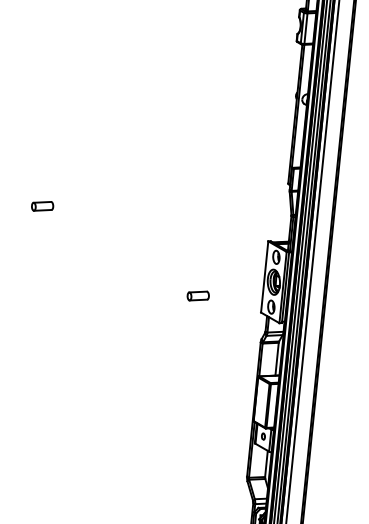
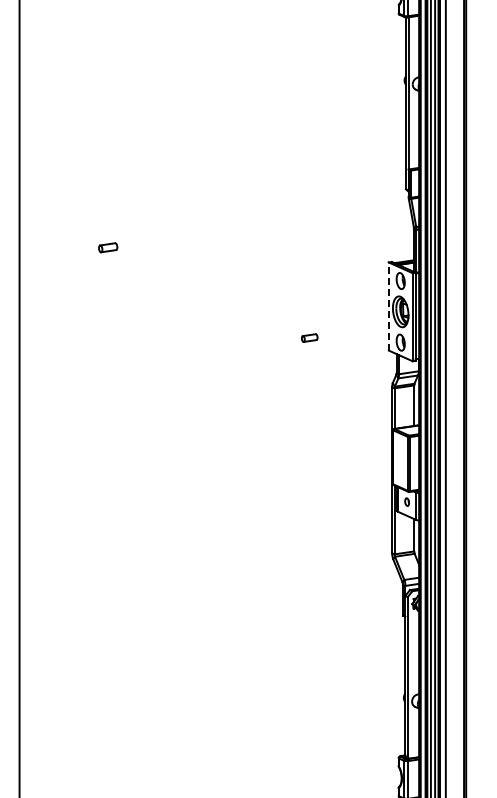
part: (42, 206) -> (108, 247), size x0.7
line: (264, 276) -> (388, 306), solid -> dashed
part: (198, 295) -> (309, 337), size x0.6

